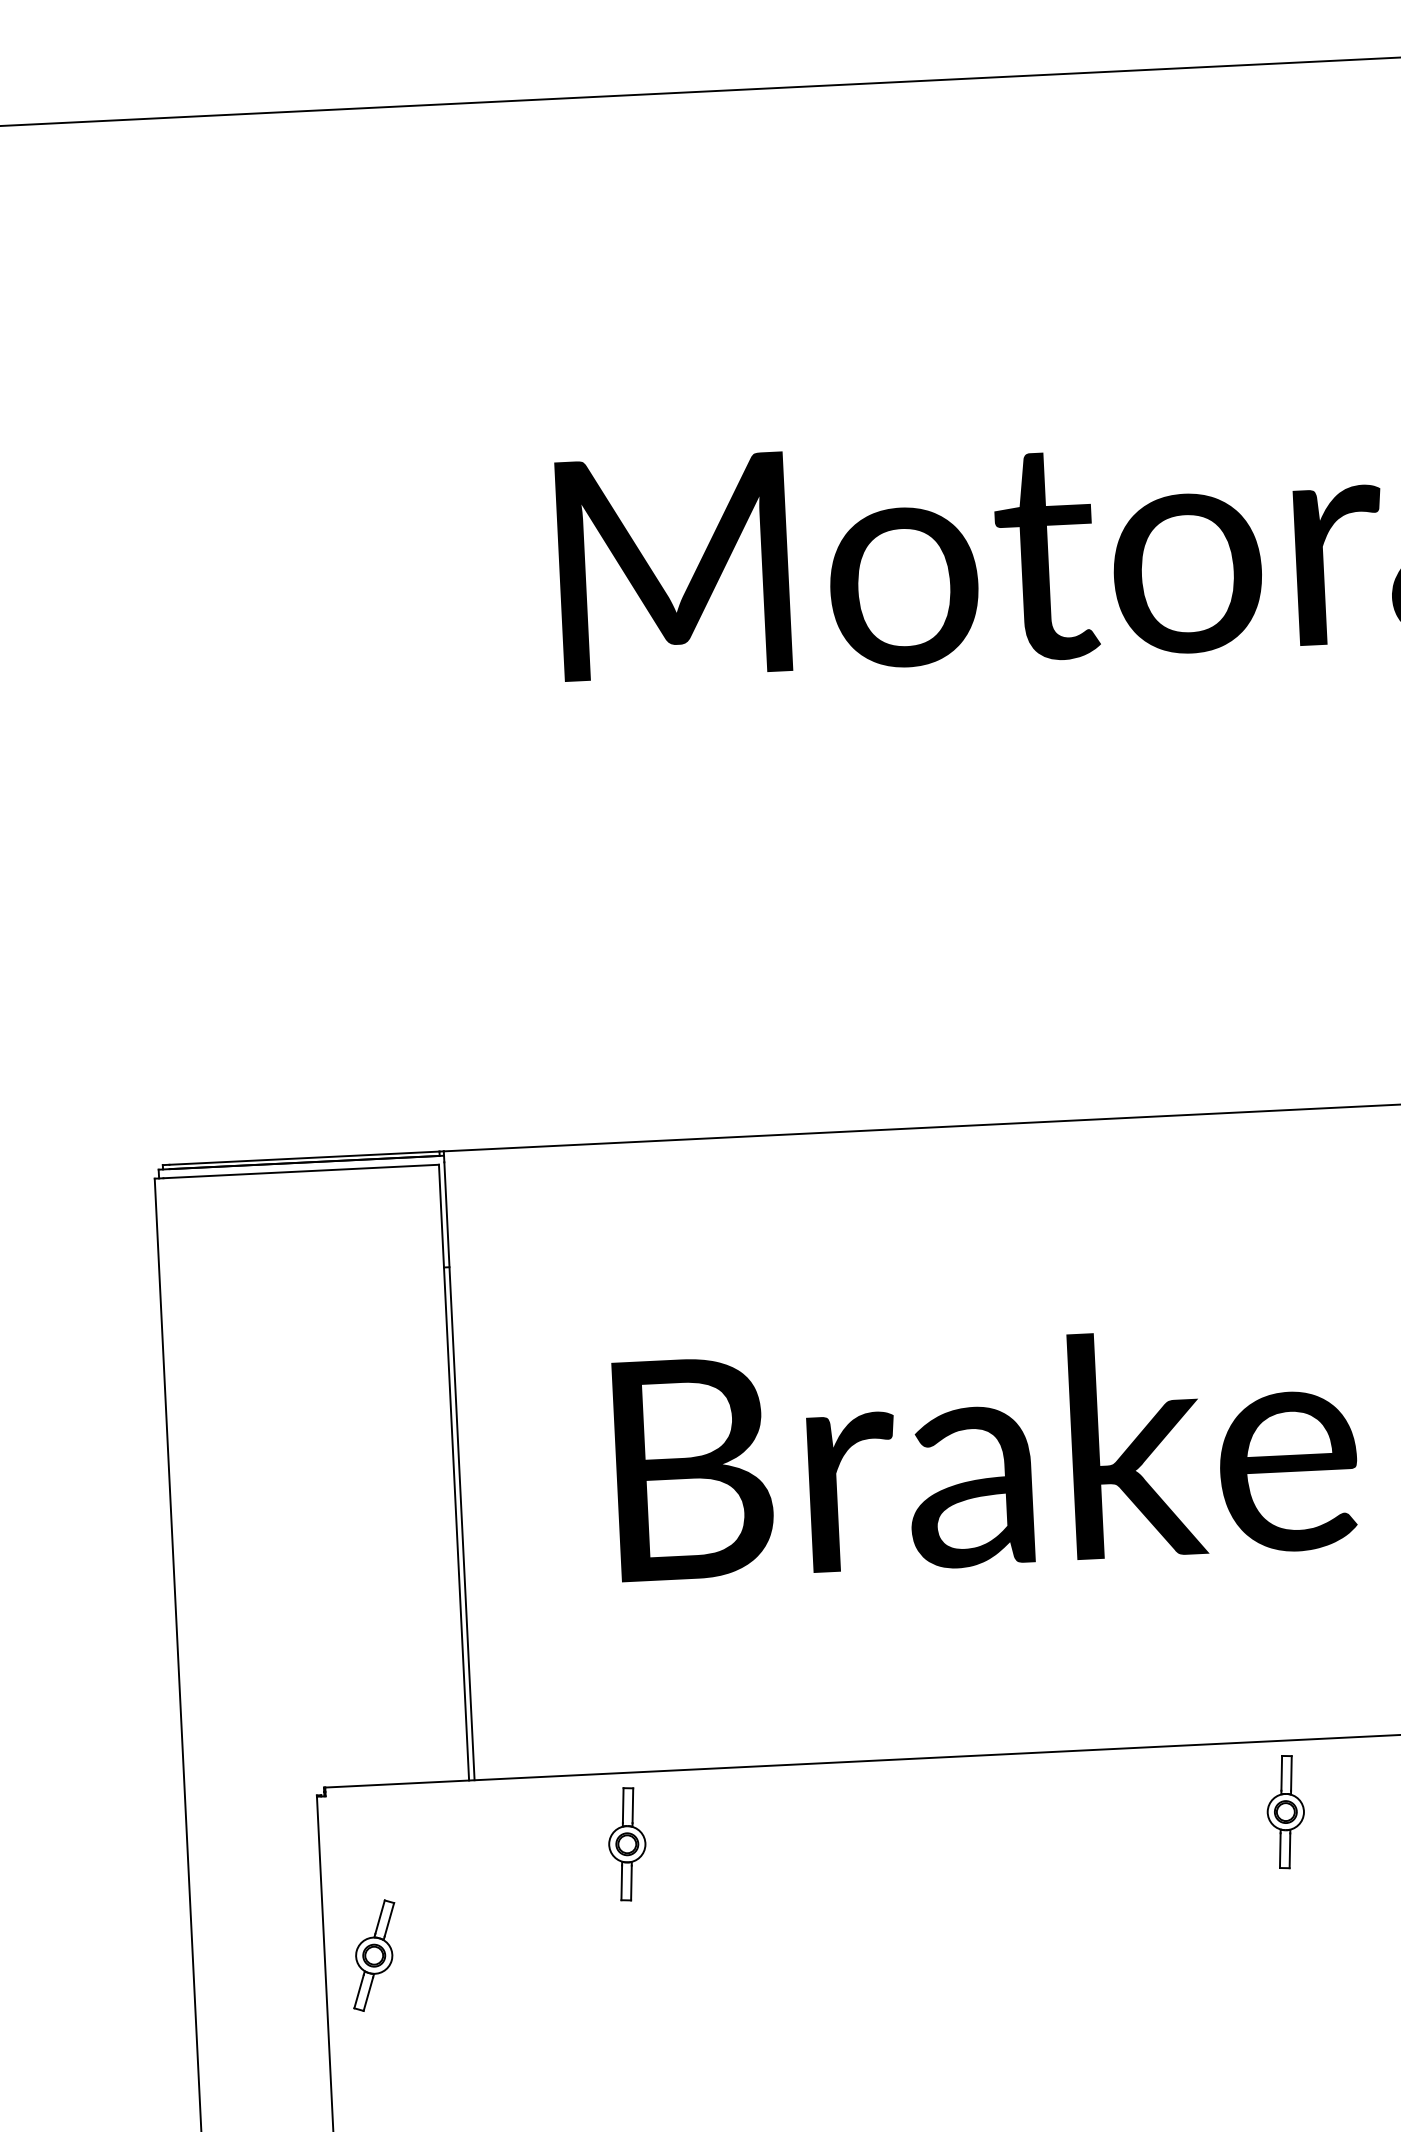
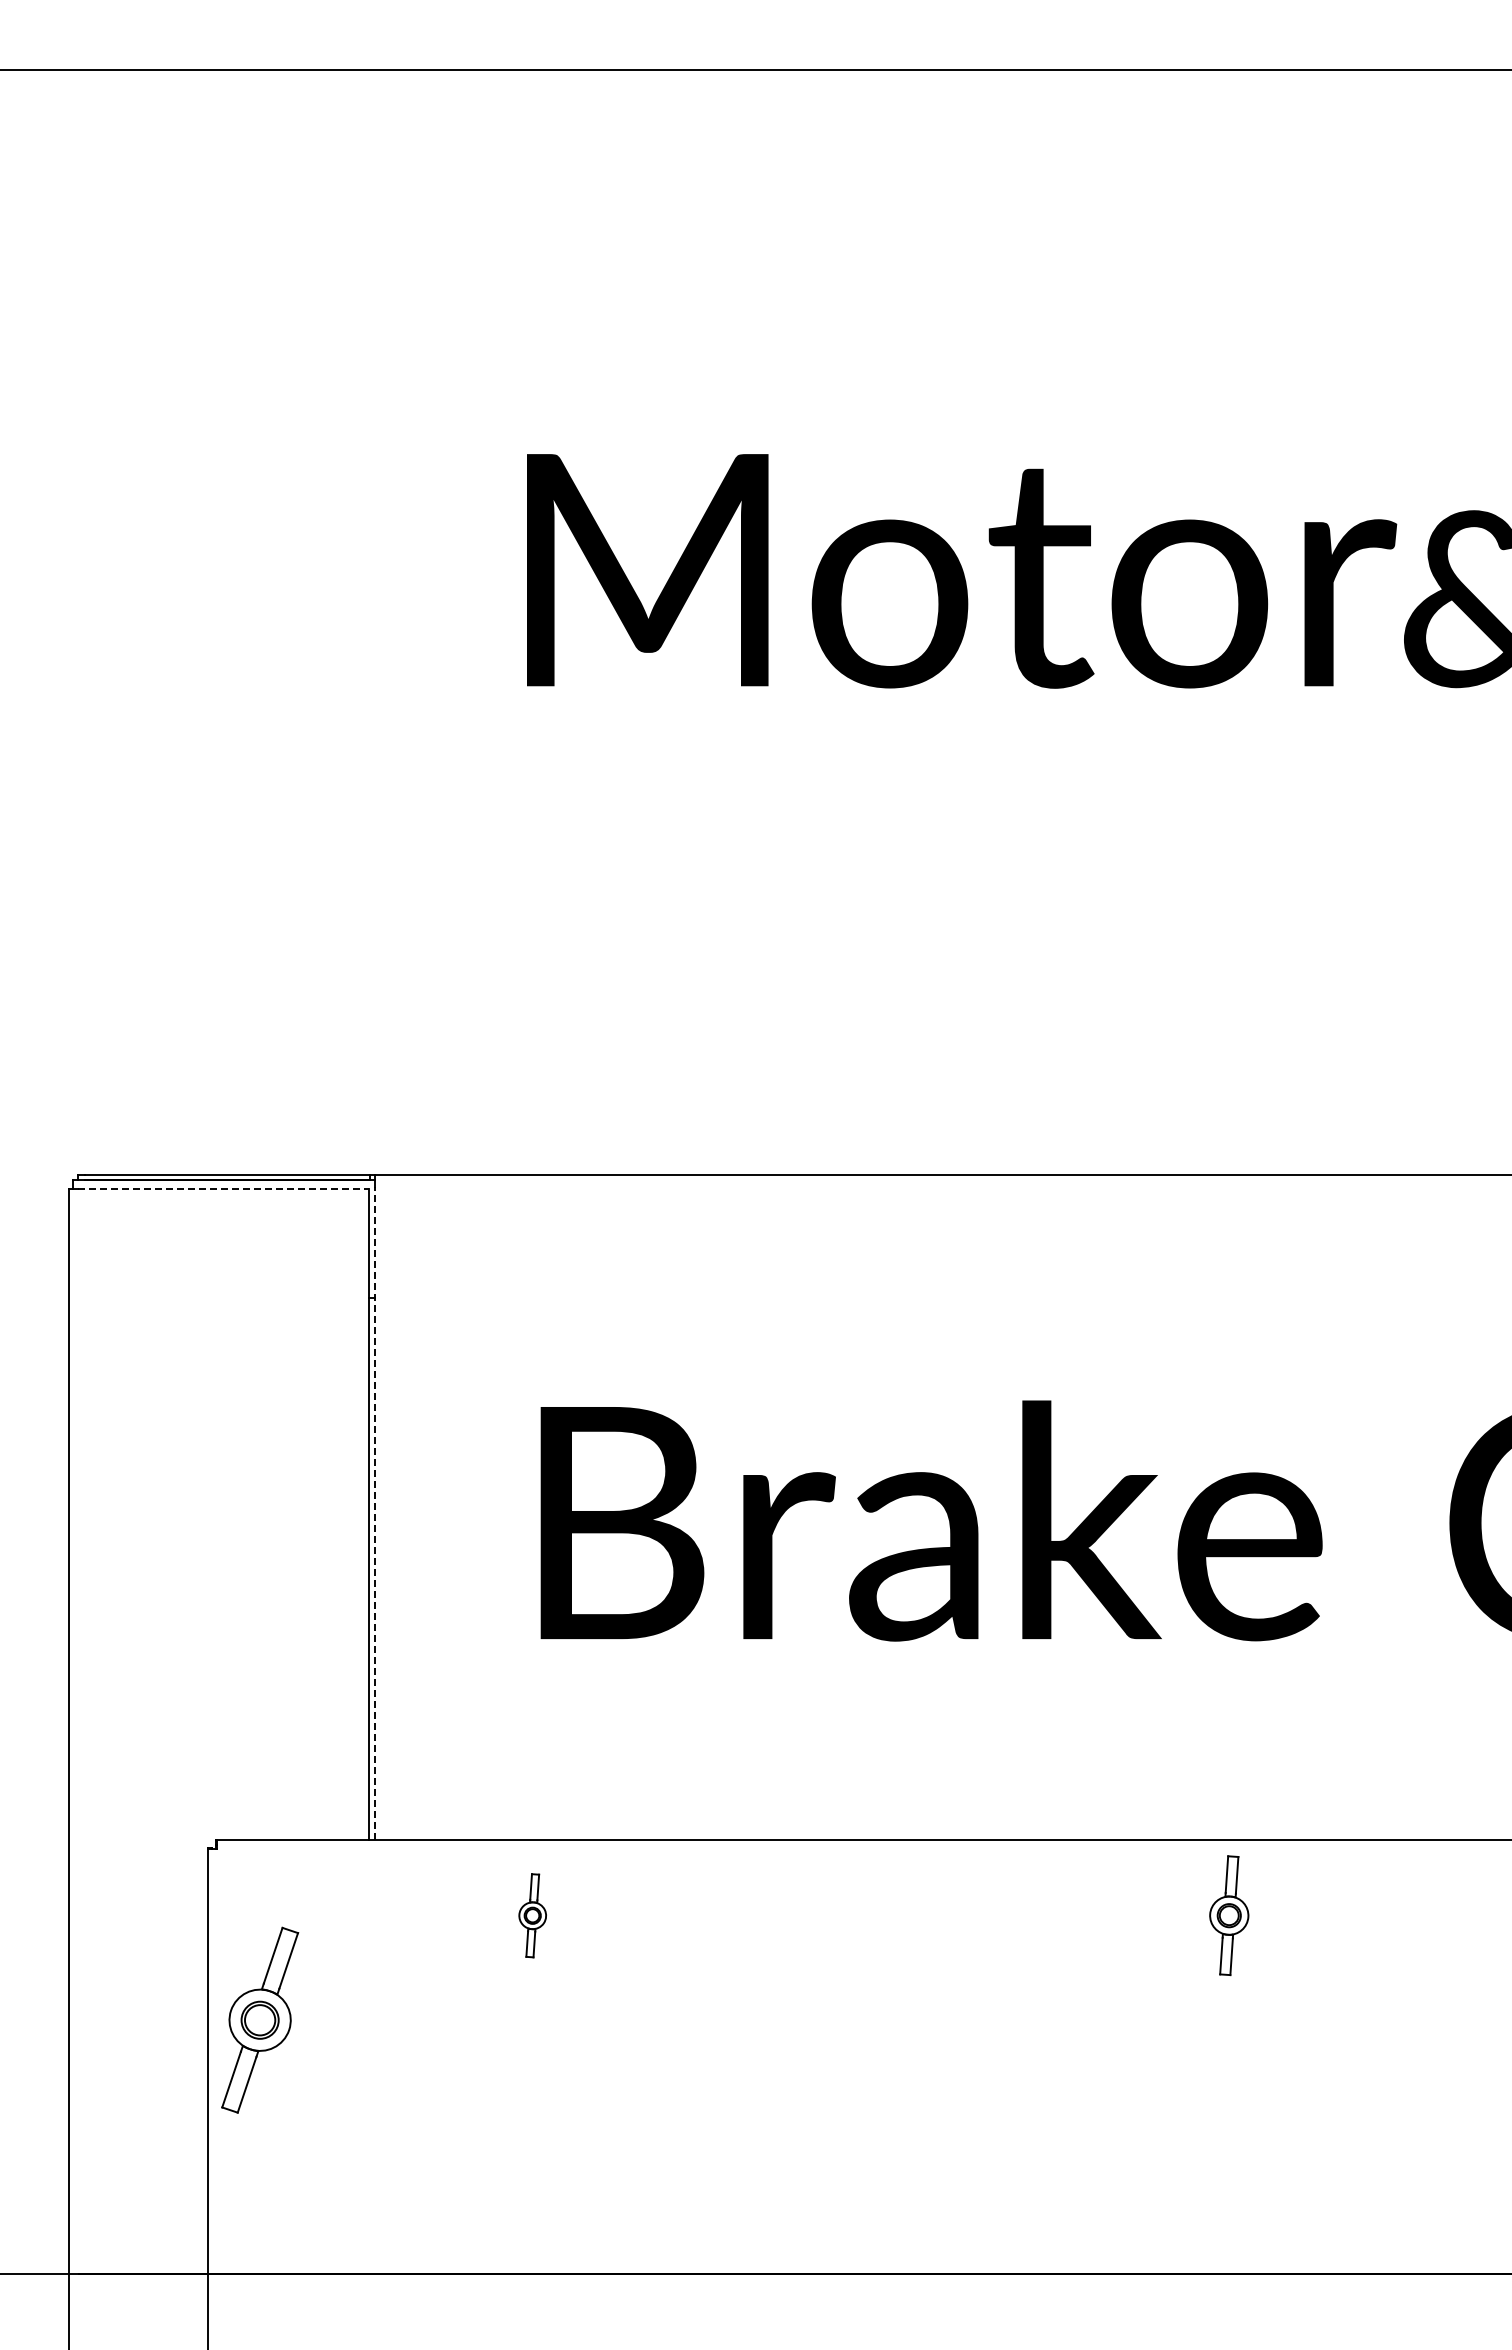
line: (301, 1171) -> (223, 1189), solid -> dashed
line: (459, 1471) -> (375, 1513), solid -> dashed
part: (626, 1844) -> (532, 1915), size x0.7
part: (373, 1955) -> (259, 2019), size x1.6

